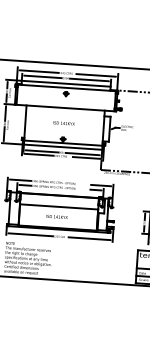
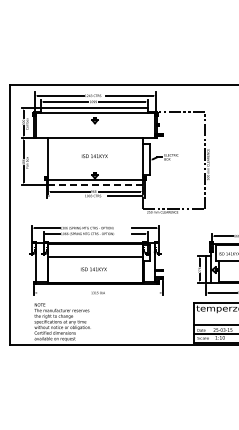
line: (63, 146) -> (96, 184), solid -> dashed
line: (38, 154) -> (66, 195), removed
line: (30, 234) -> (63, 292), removed
line: (89, 238) -> (134, 292), removed

